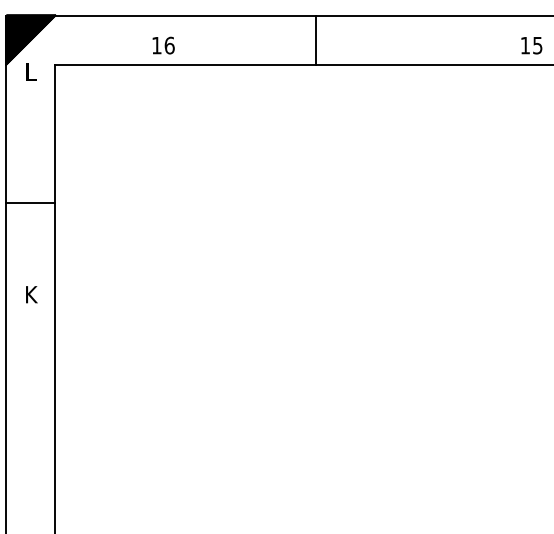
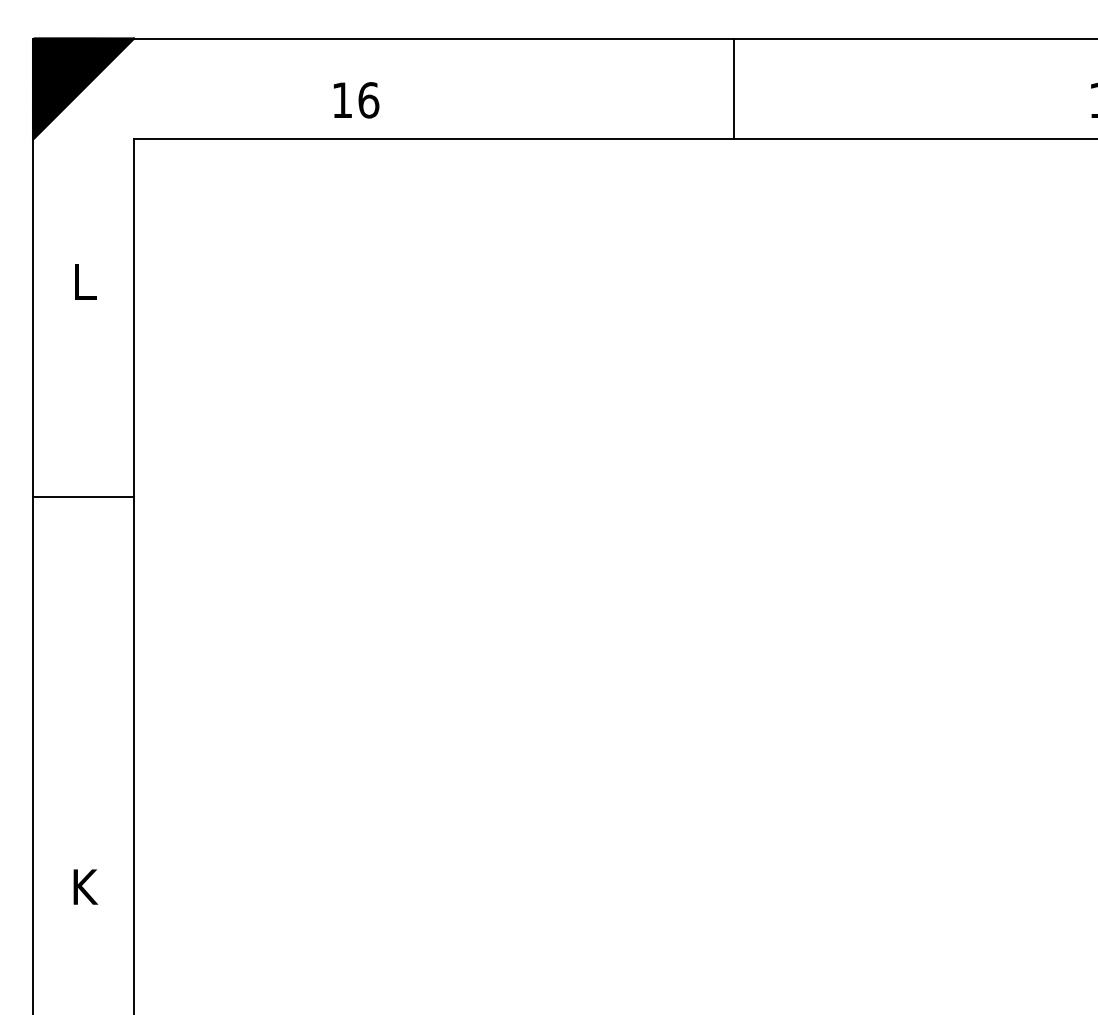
line: (315, 39) -> (733, 87), moved
text: (31, 71) -> (84, 280), moved
line: (30, 202) -> (82, 496), moved
text: (31, 294) -> (84, 886), moved

